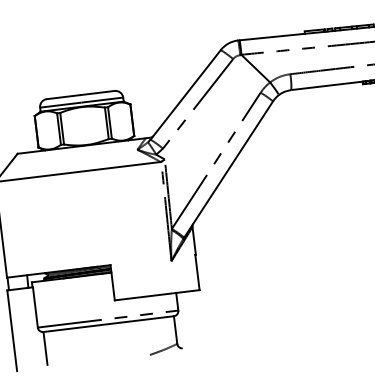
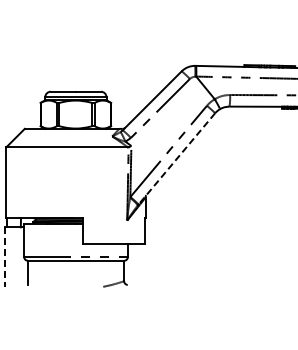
line: (228, 169) -> (176, 158), solid -> dashed
line: (12, 331) -> (5, 257), solid -> dashed

